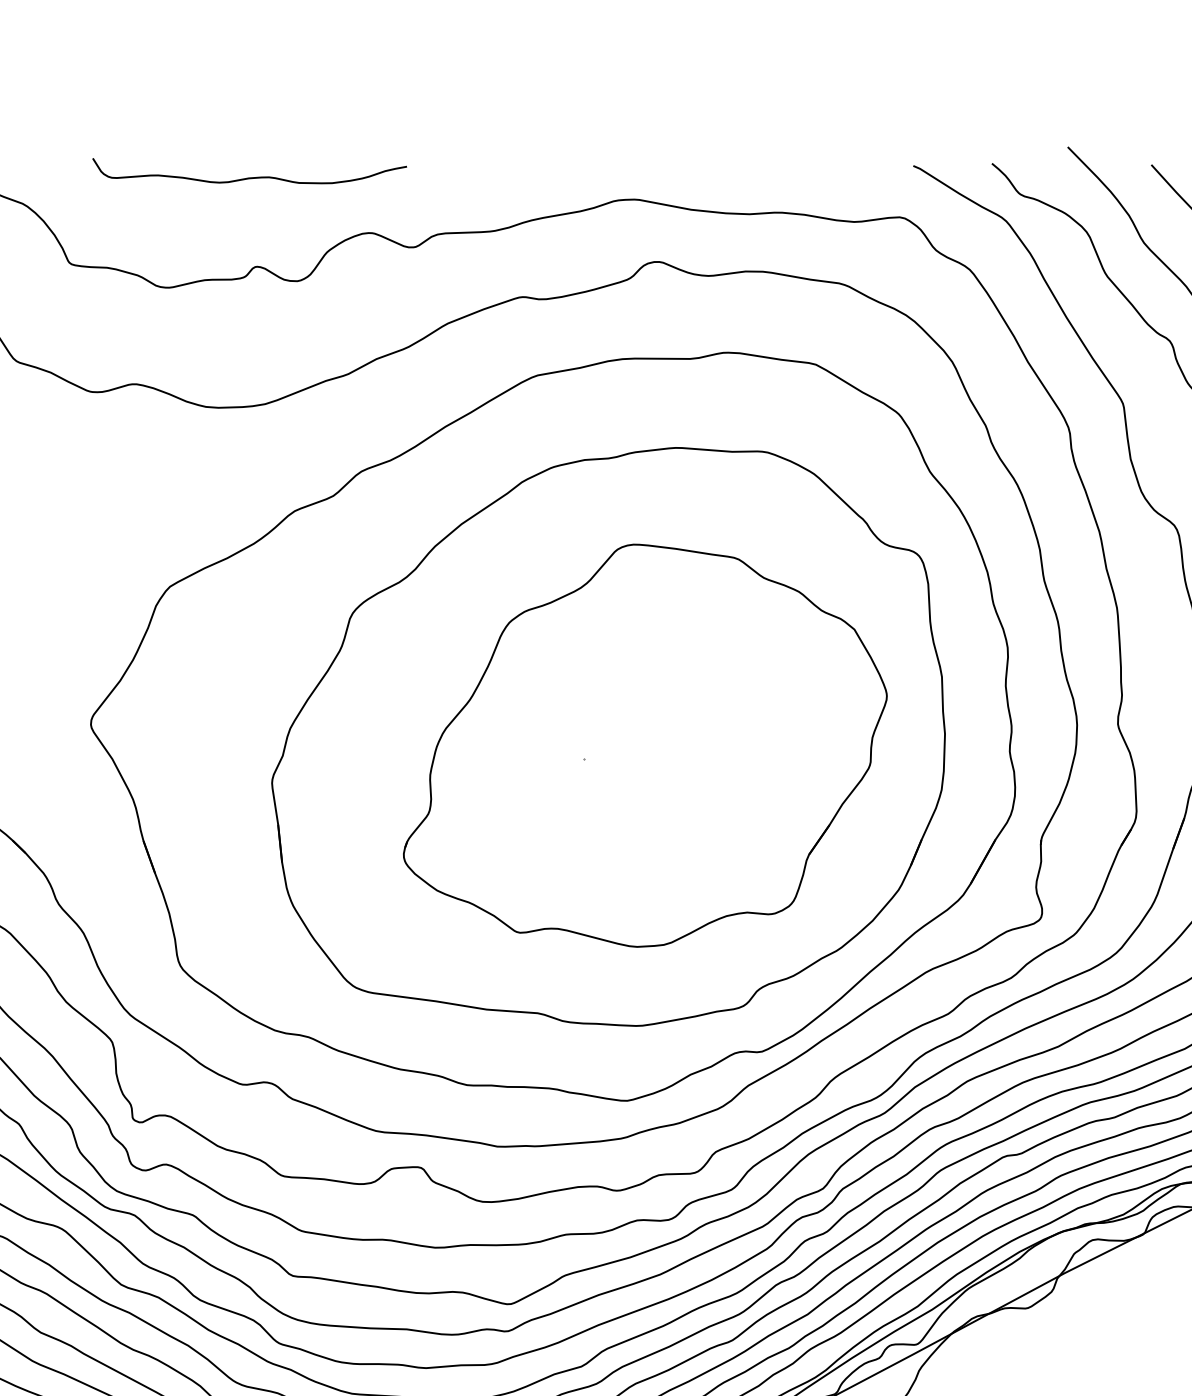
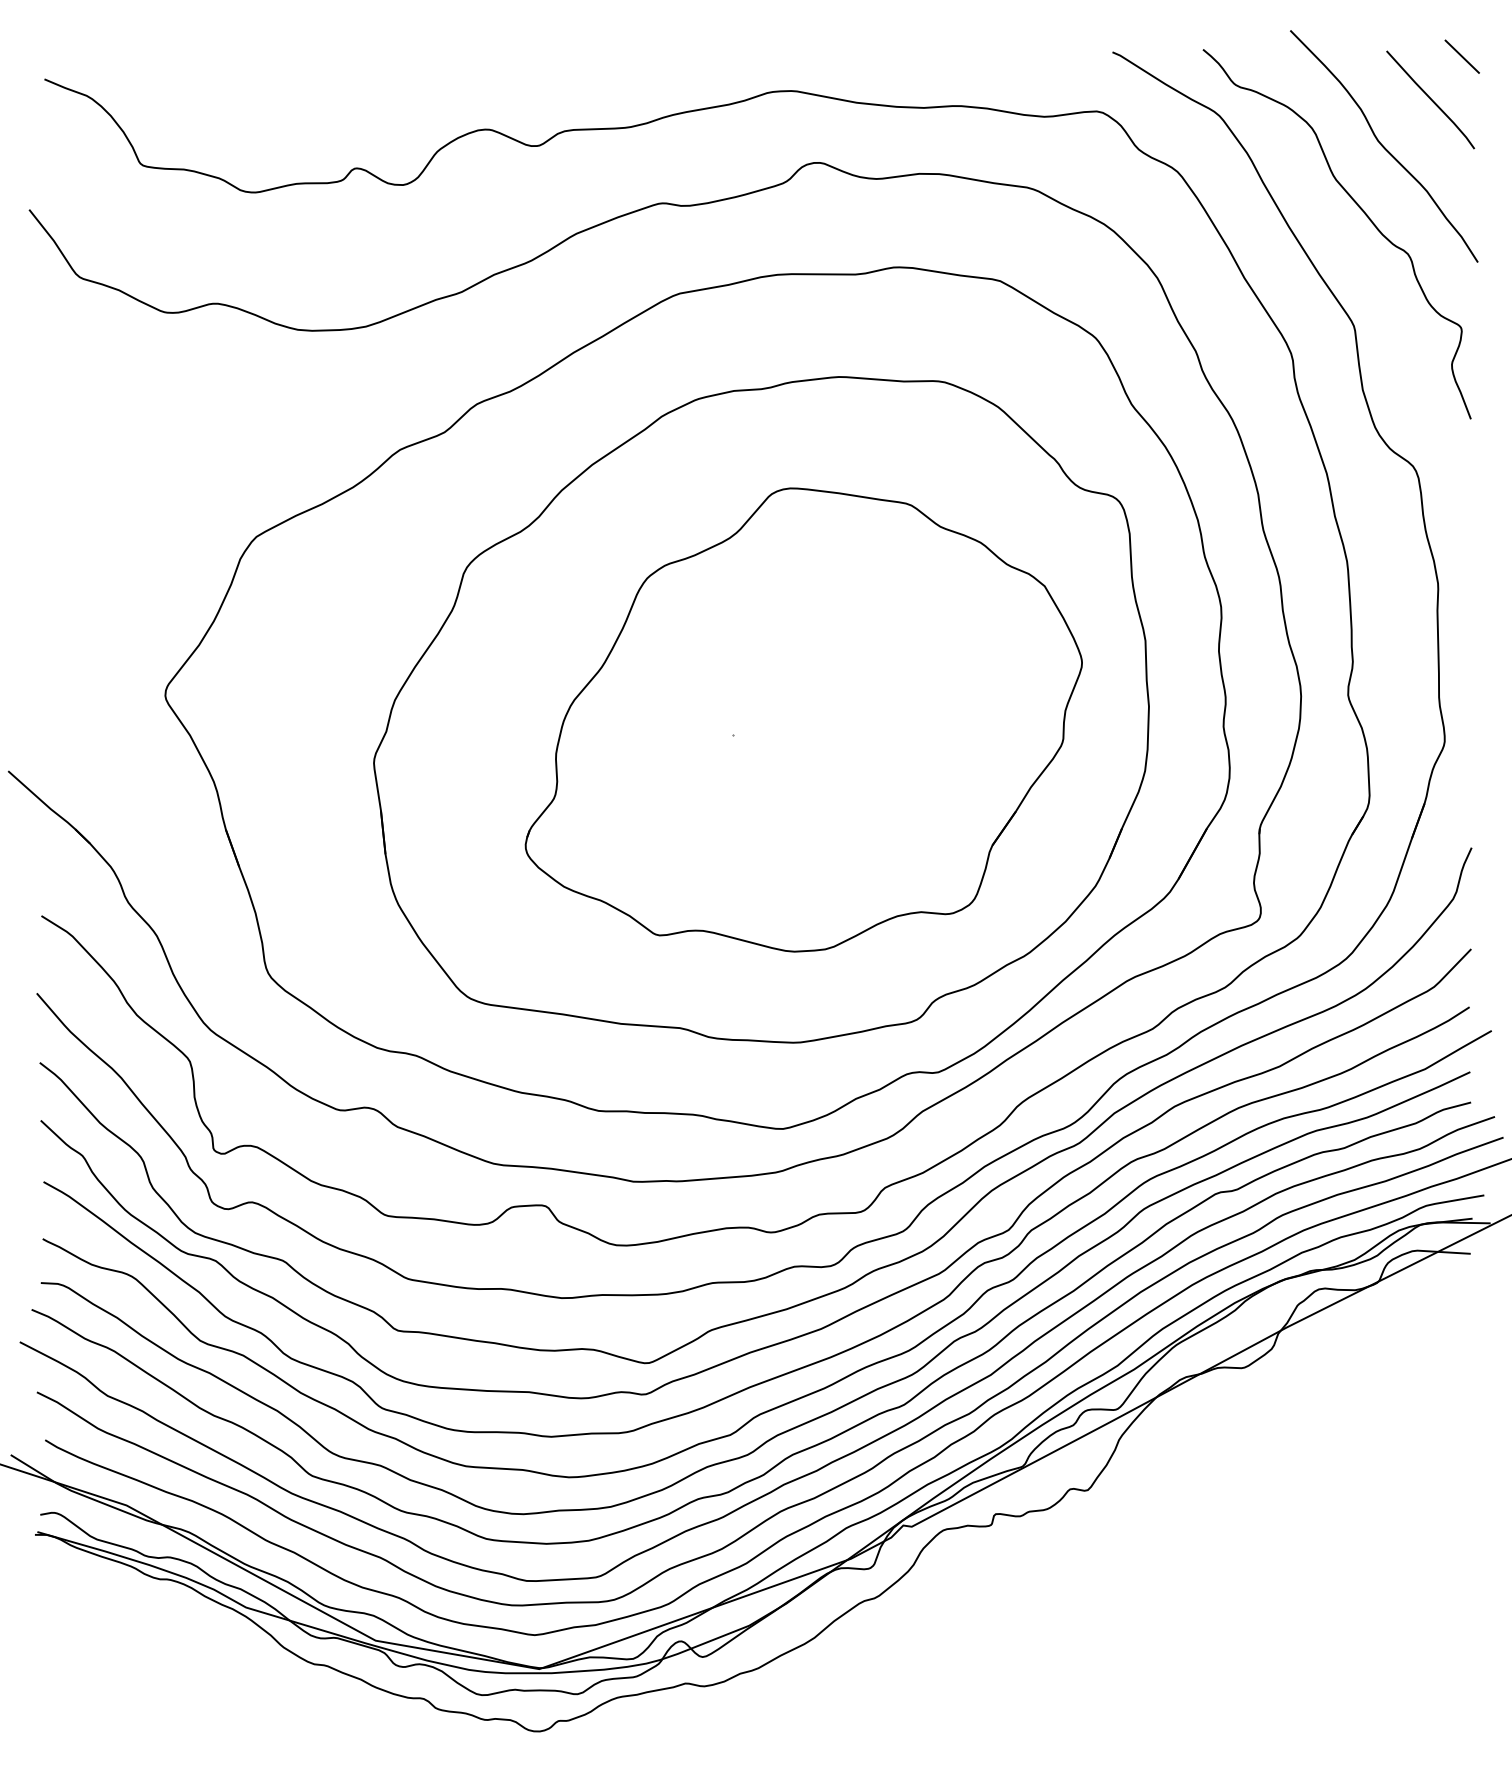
curve: (249, 177) -> (348, 65), removed

